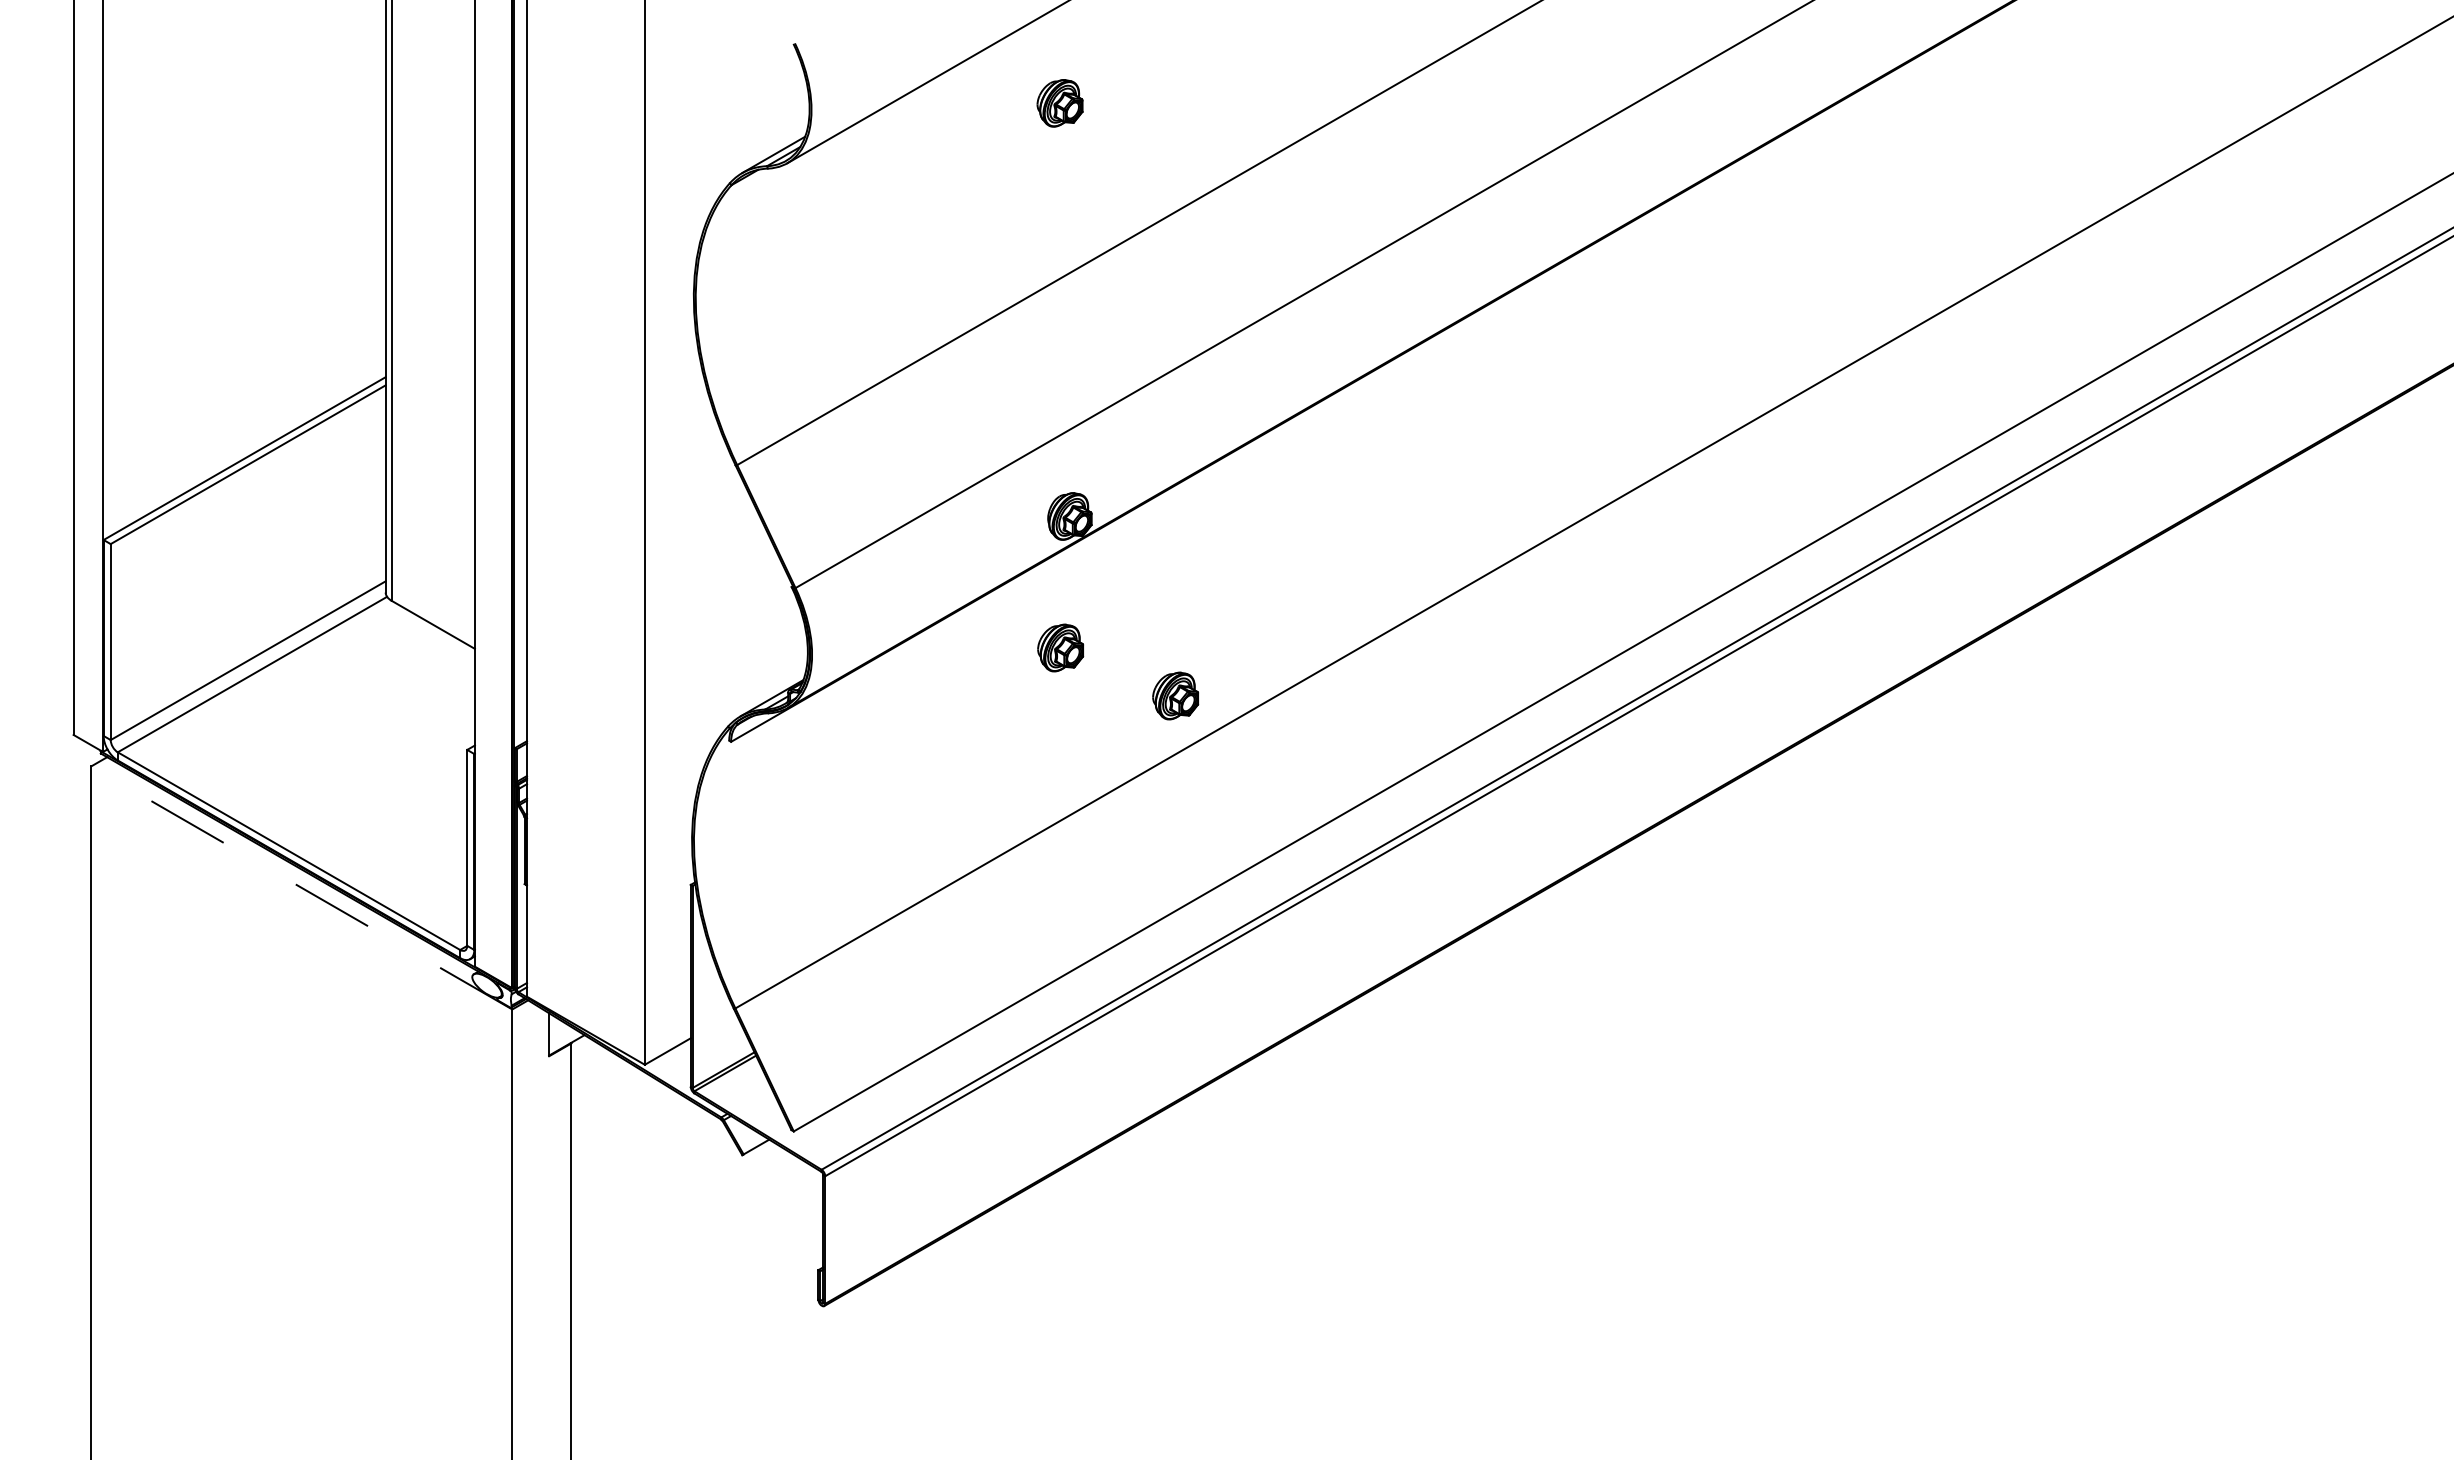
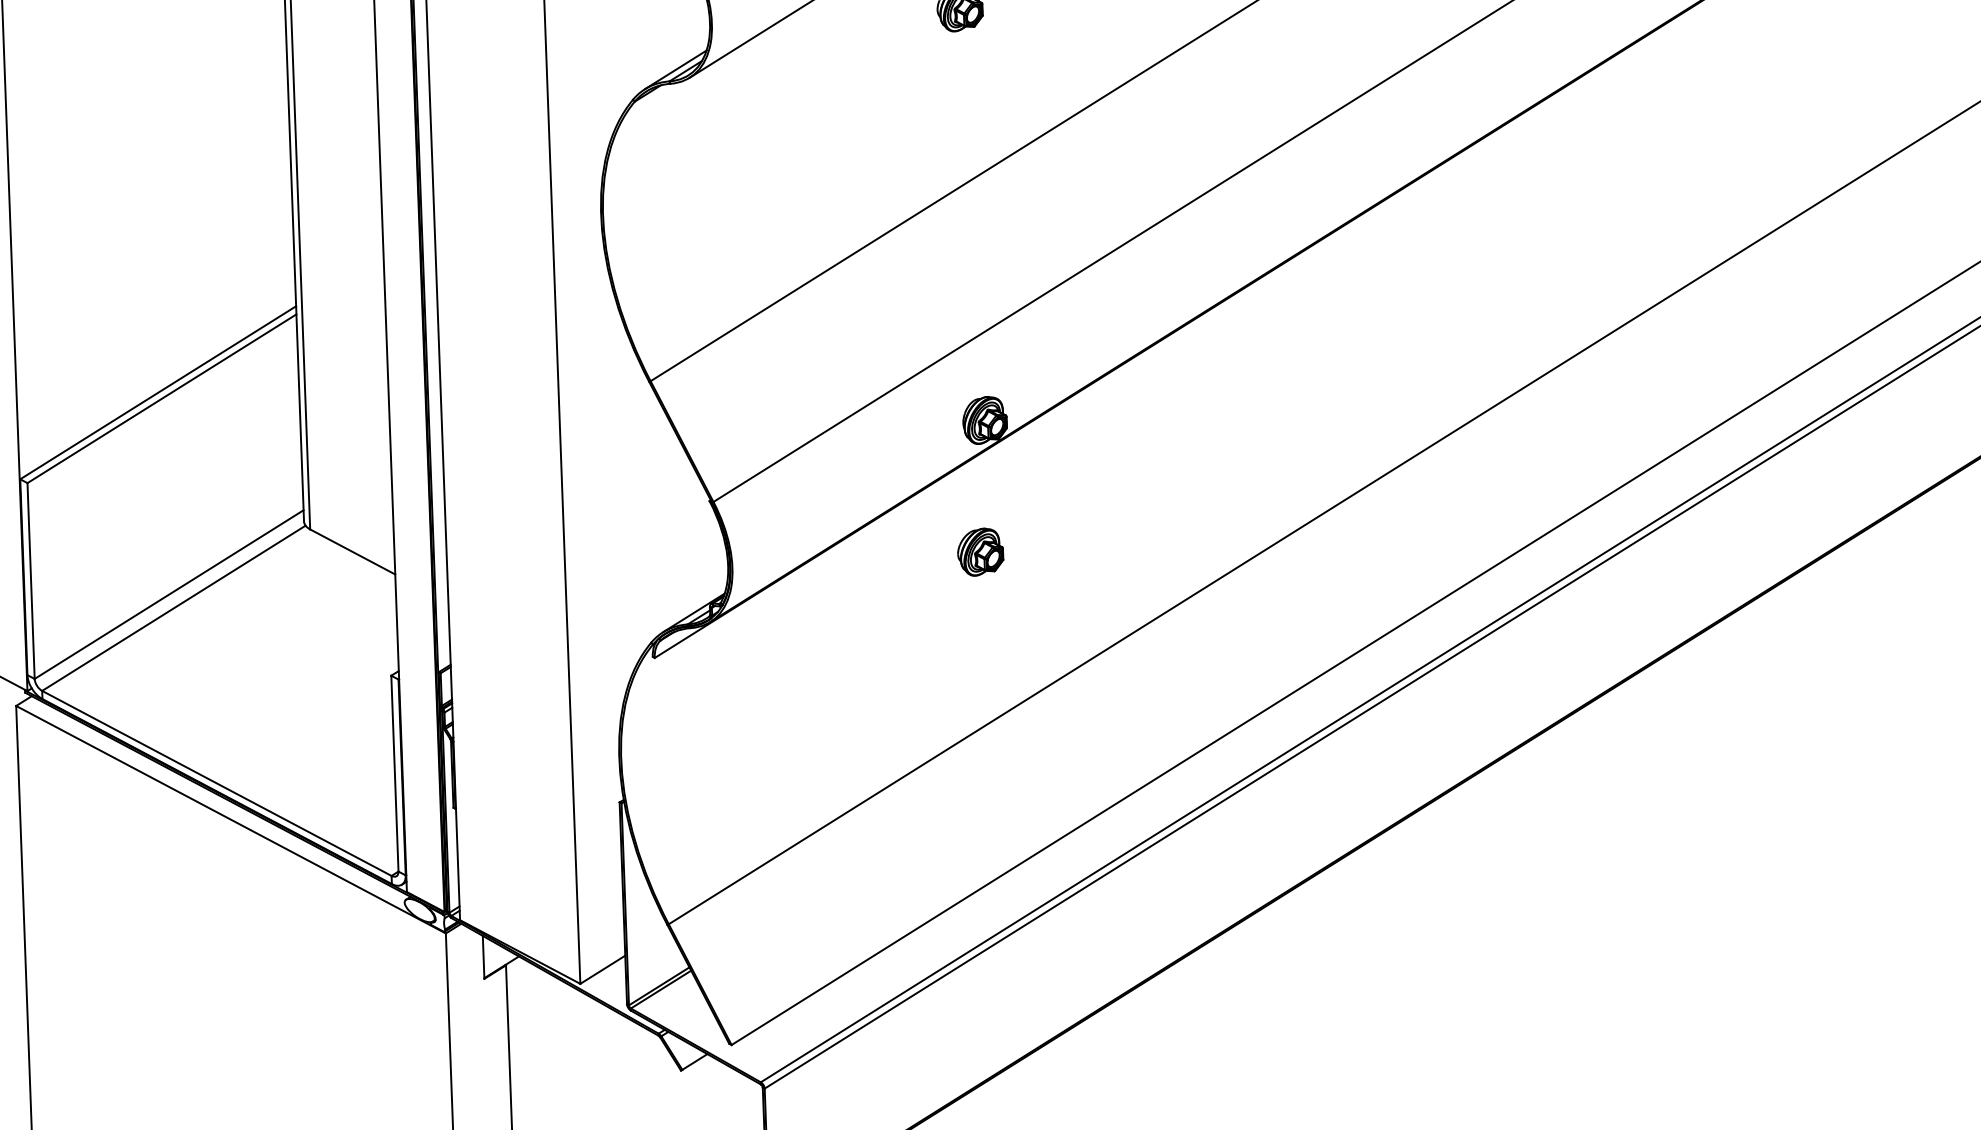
part: (1175, 695) -> (1097, 595), removed
line: (301, 887) -> (230, 819), dashed -> solid

